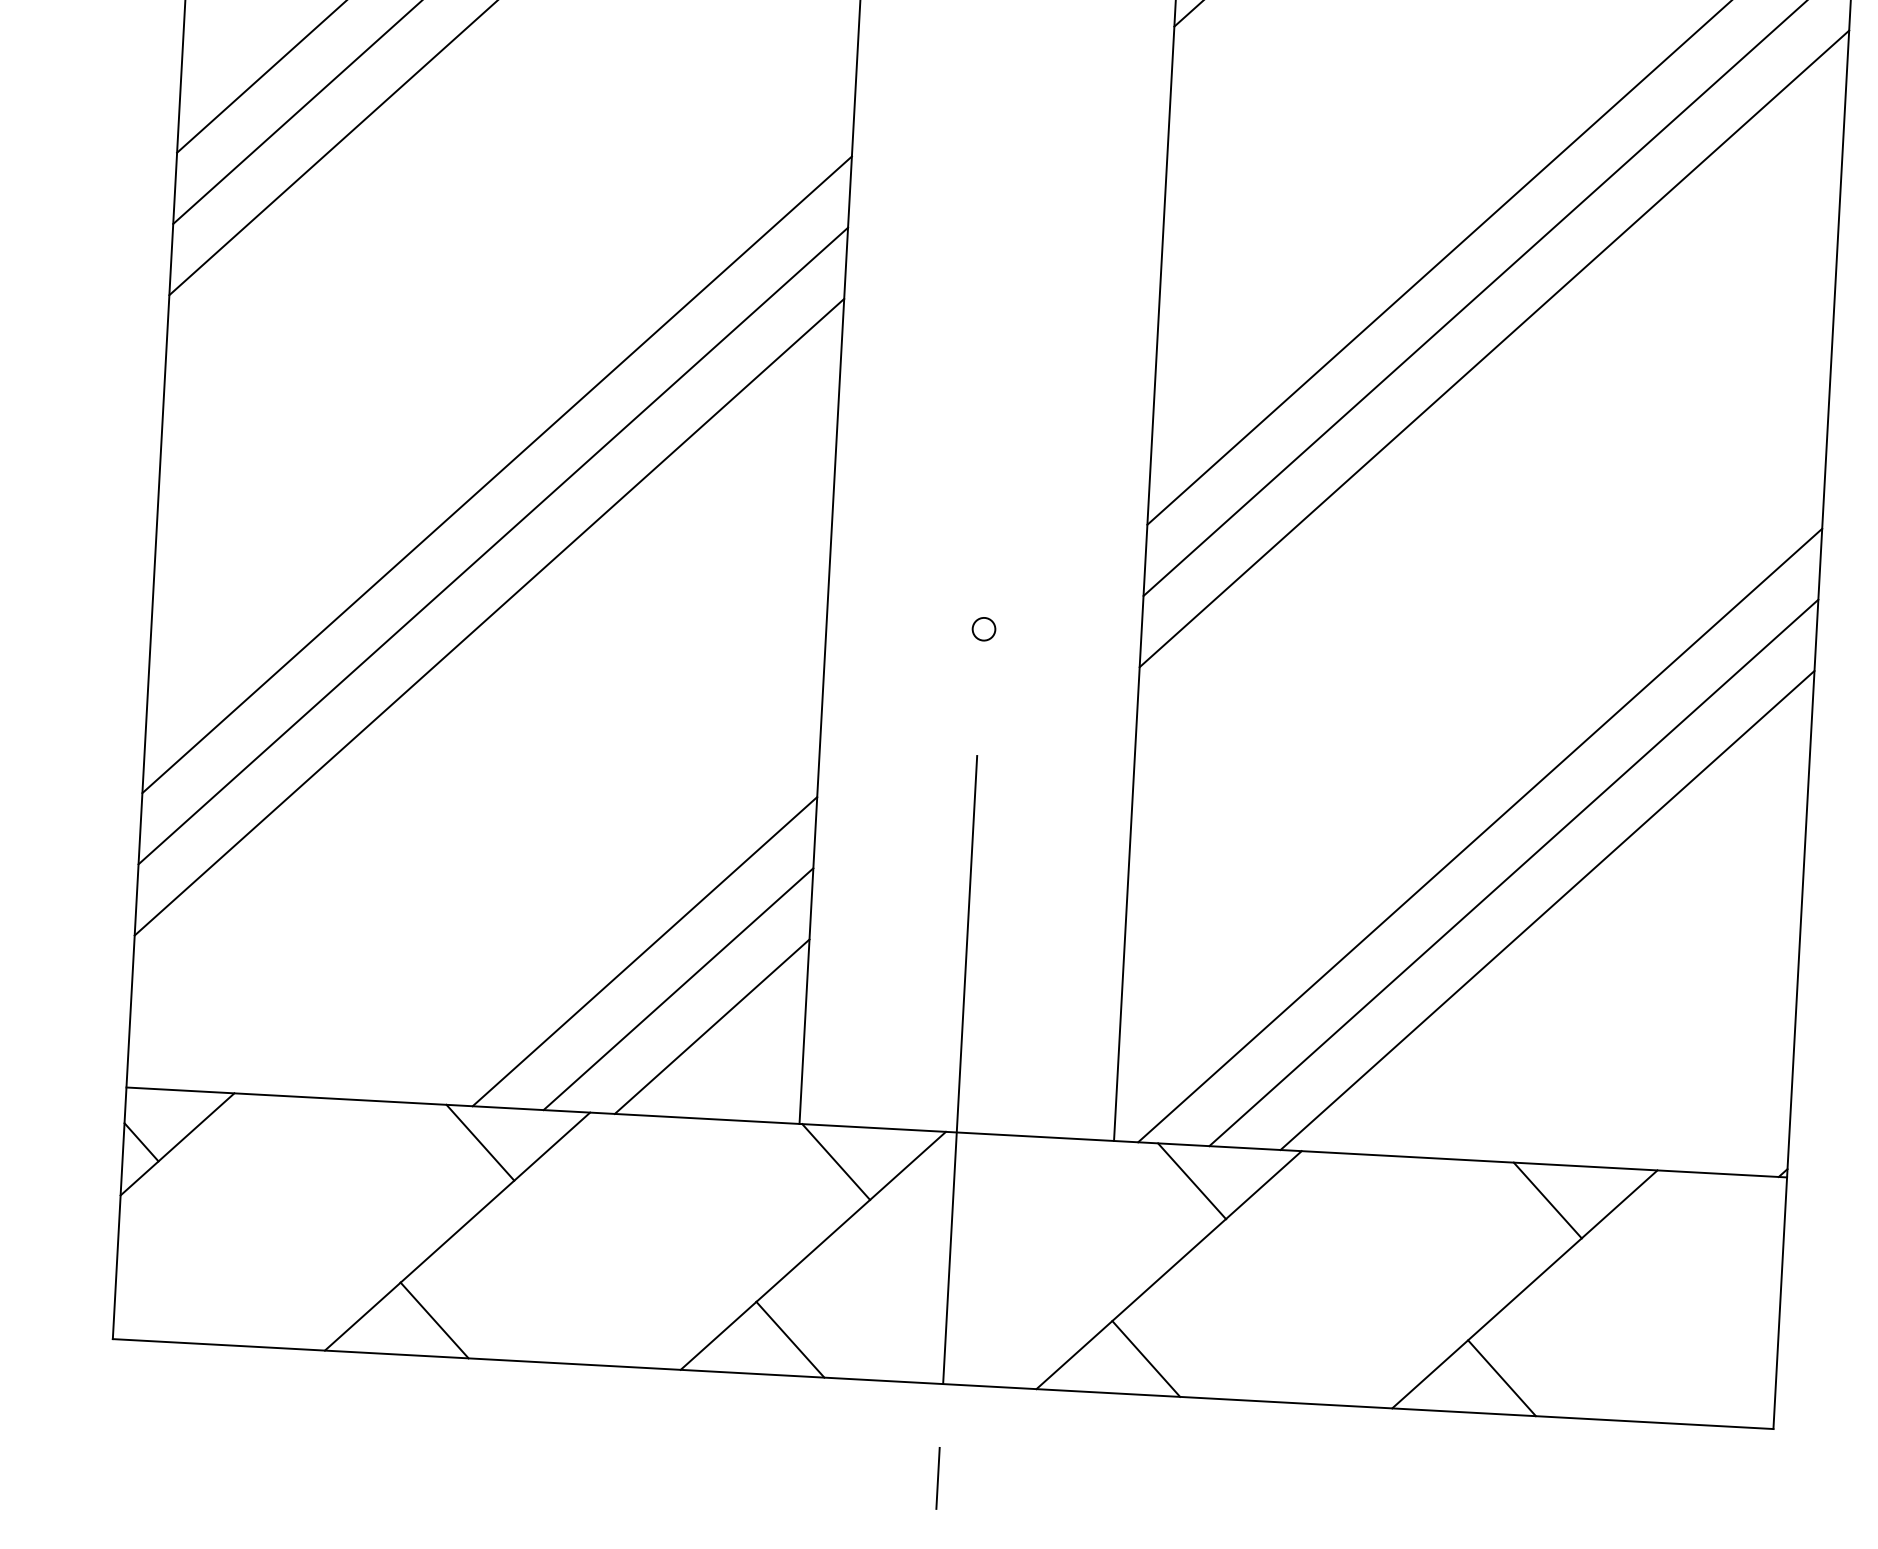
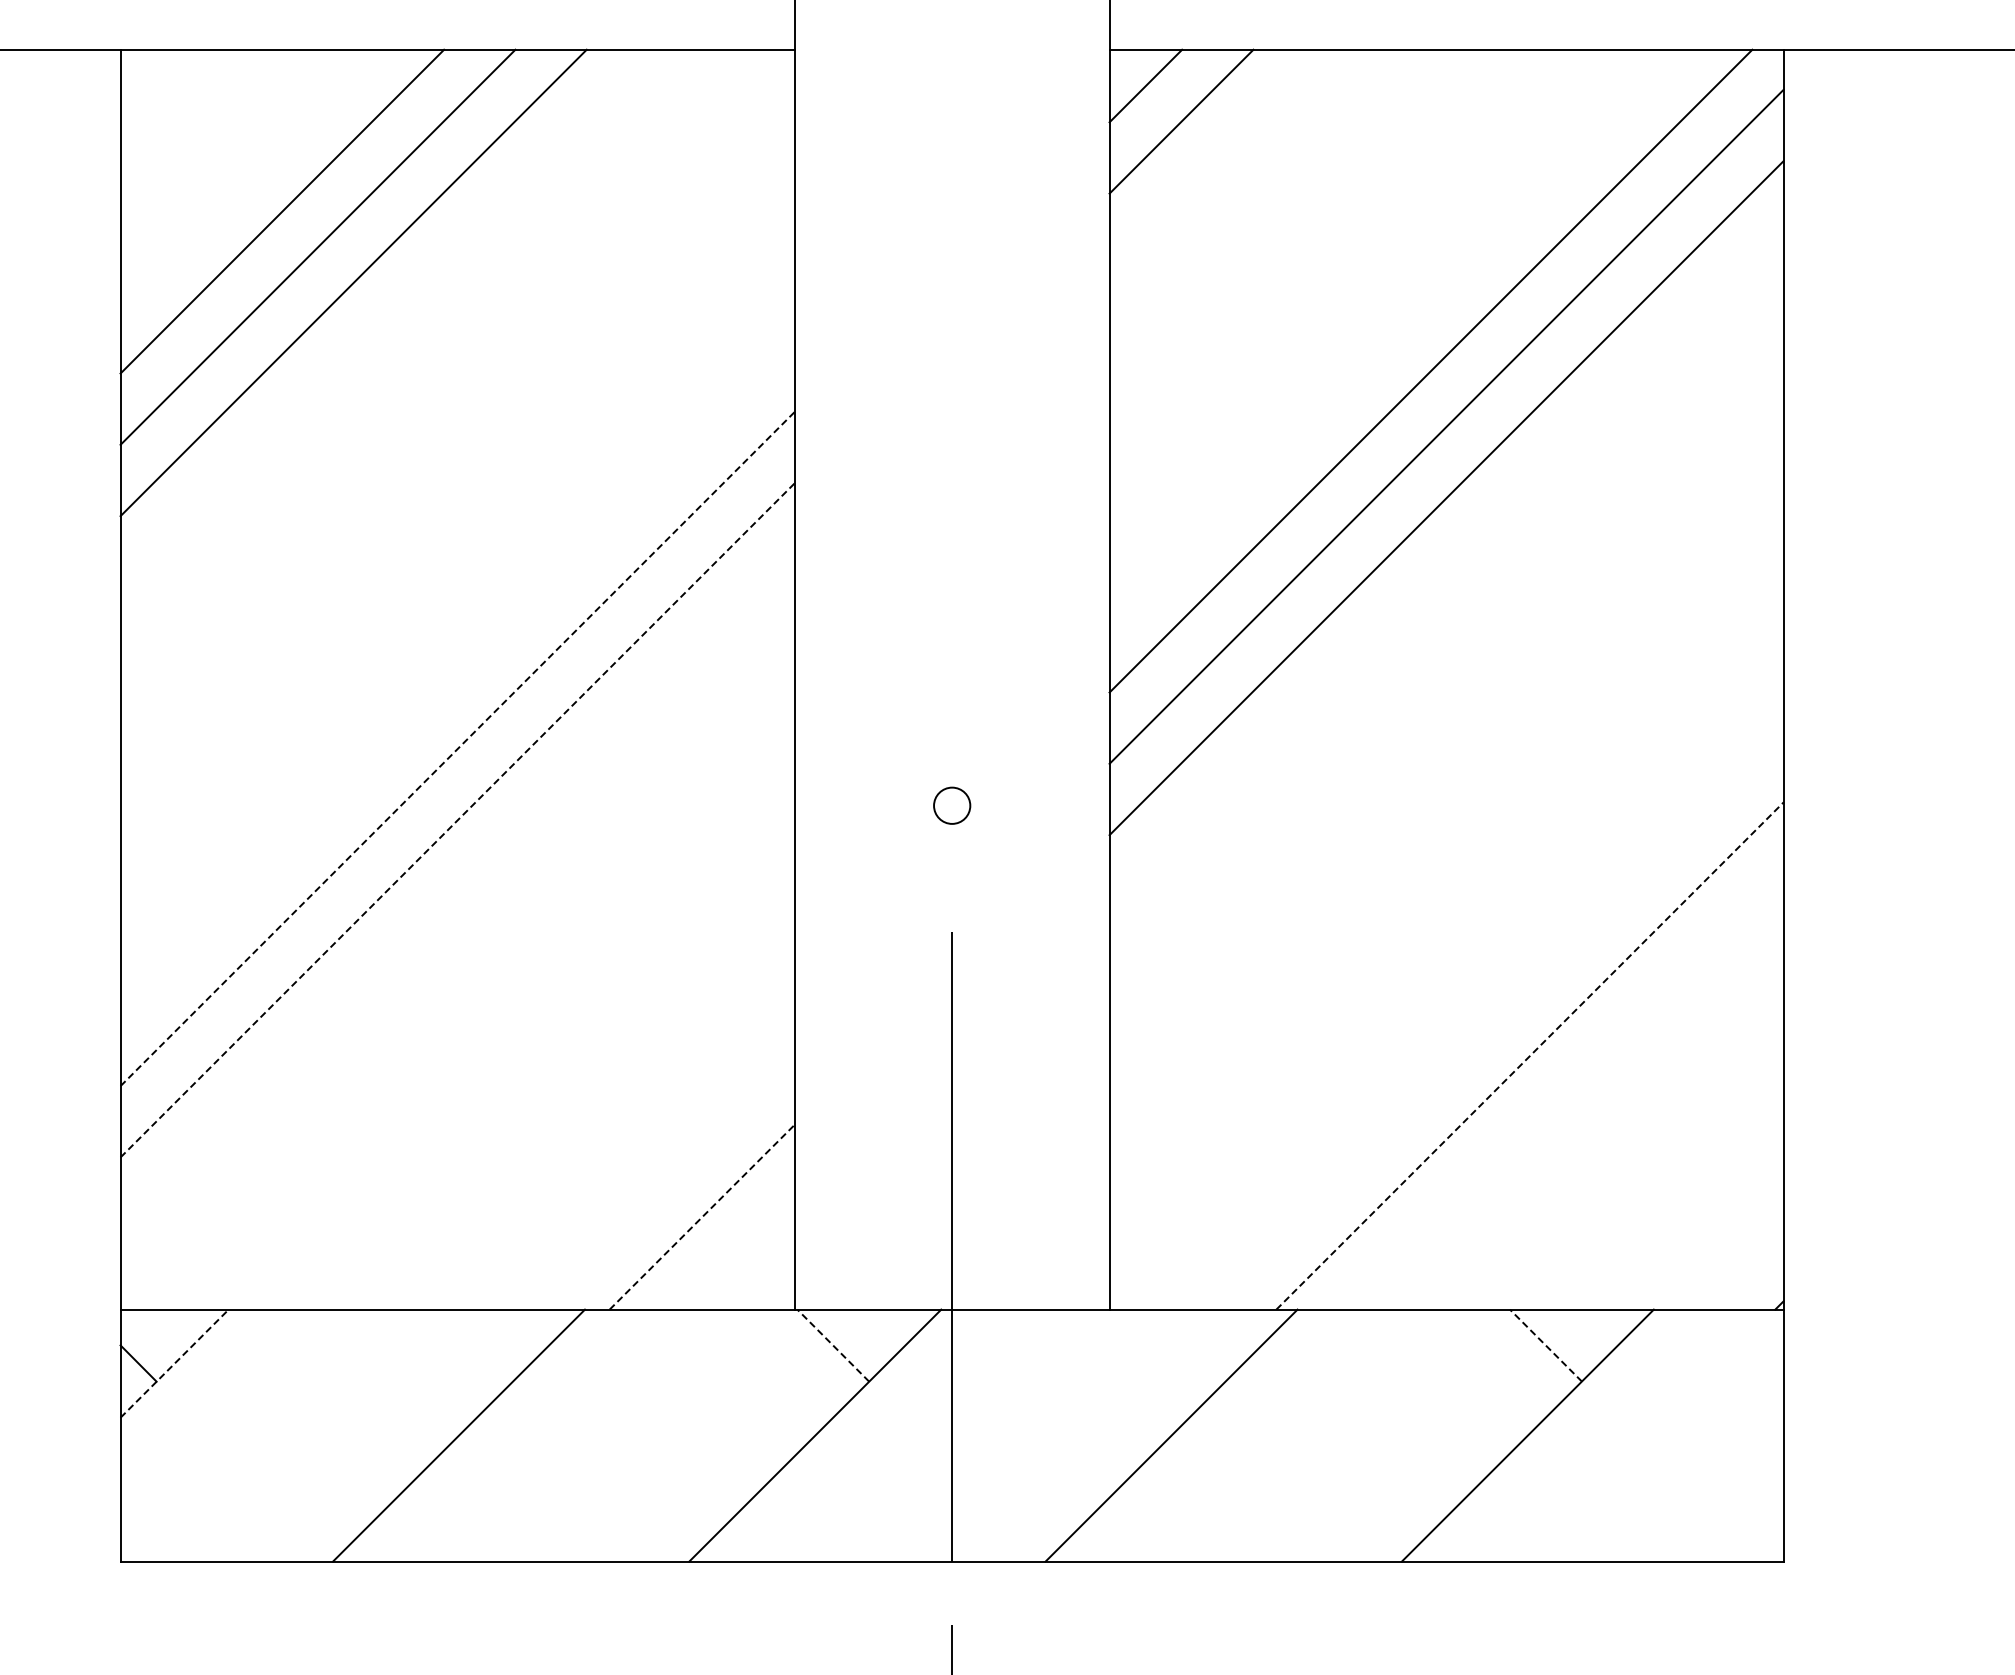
line: (497, 474) -> (457, 677), removed
line: (493, 546) -> (457, 749), solid -> dashed
line: (489, 617) -> (457, 820), solid -> dashed
circle: (983, 629) -> (951, 805), size x1.6
line: (1480, 835) -> (1458, 984), removed
line: (1514, 873) -> (1494, 1020), removed
line: (1548, 910) -> (1530, 1056), solid -> dashed
line: (644, 951) -> (630, 1145), removed
line: (678, 989) -> (666, 1181), removed
line: (712, 1026) -> (702, 1217), solid -> dashed
line: (479, 1142) -> (476, 1345), removed
line: (178, 1144) -> (175, 1363), solid -> dashed
line: (836, 1161) -> (833, 1345), solid -> dashed
line: (1191, 1181) -> (1189, 1345), removed
line: (1548, 1200) -> (1546, 1345), solid -> dashed
line: (434, 1320) -> (440, 1525), removed
line: (790, 1339) -> (797, 1525), removed
line: (1146, 1358) -> (1153, 1525), removed
line: (1501, 1378) -> (1509, 1525), removed

